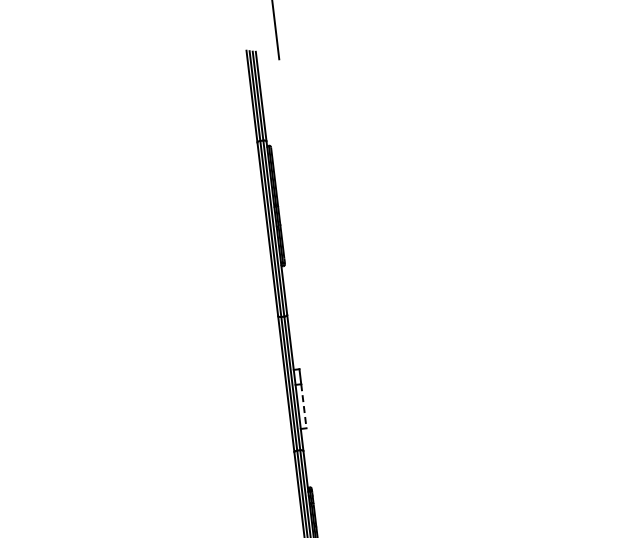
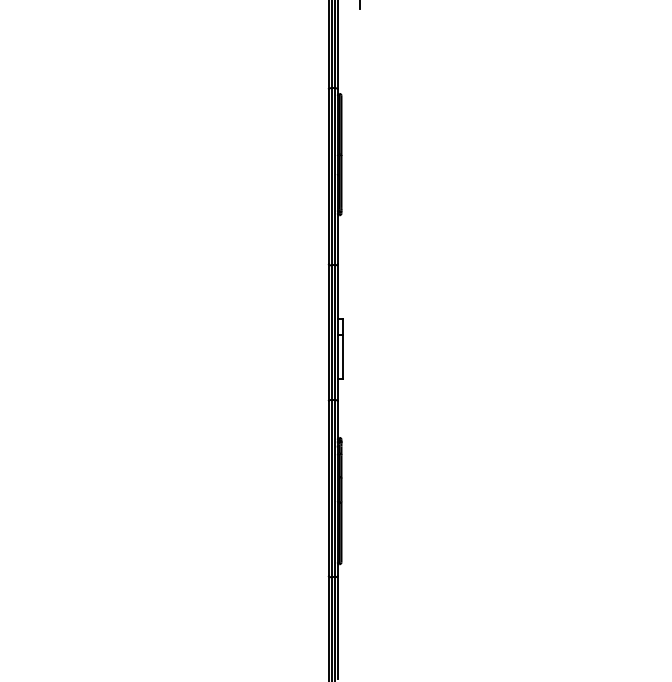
line: (304, 407) -> (343, 357), dashed -> solid

